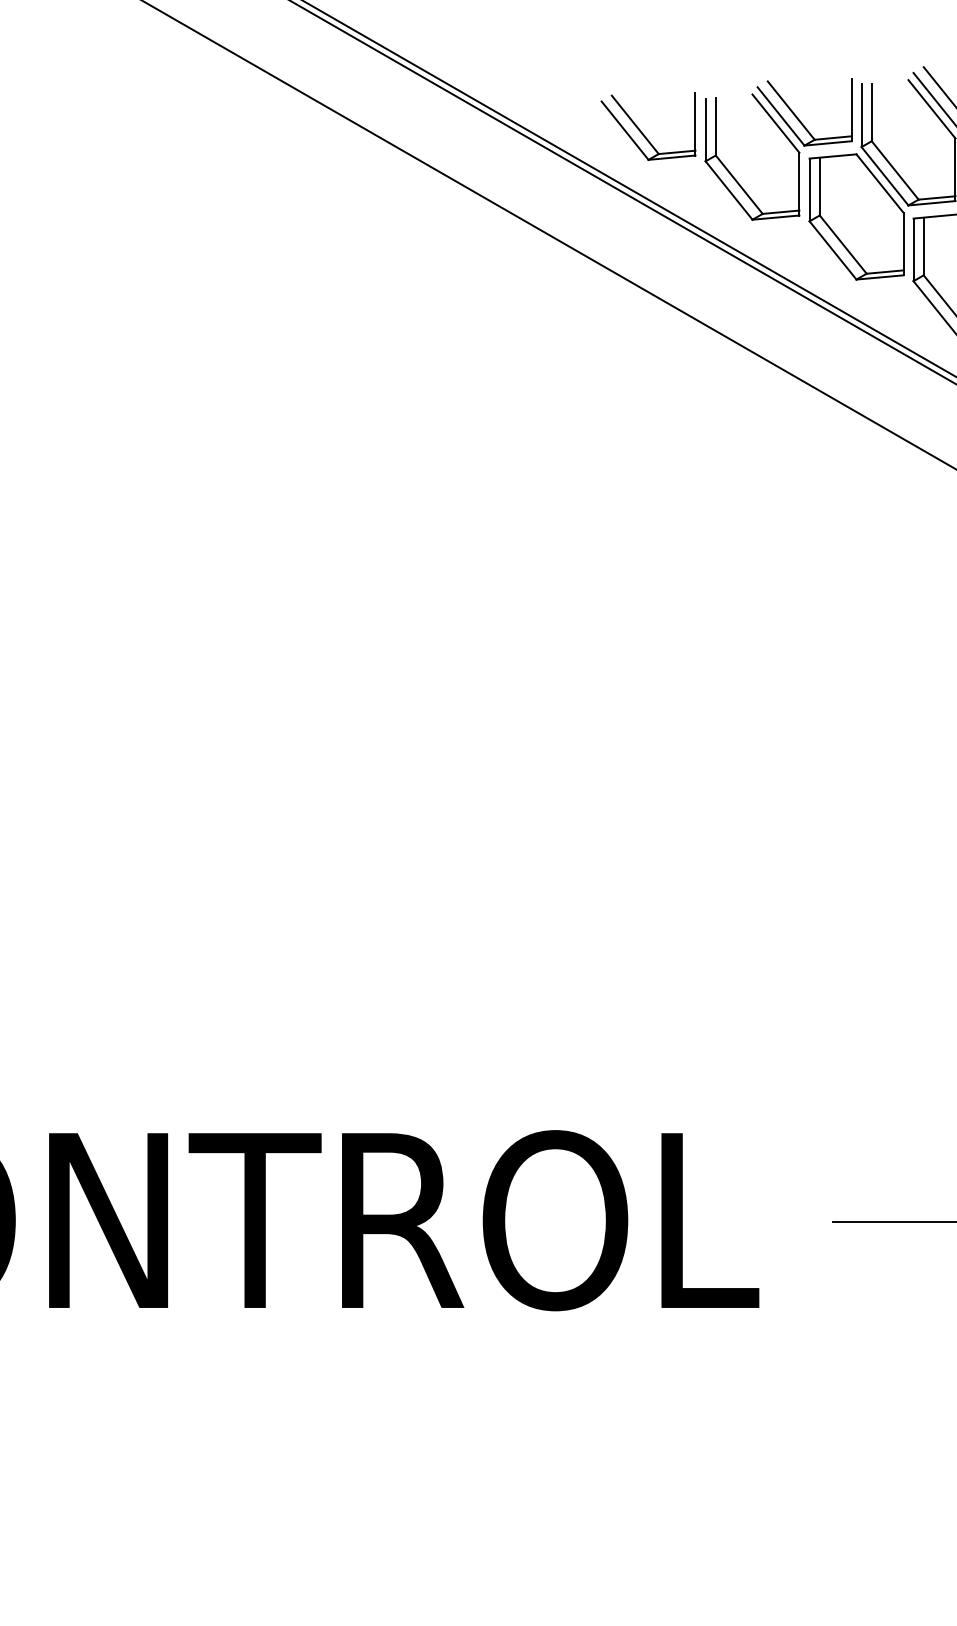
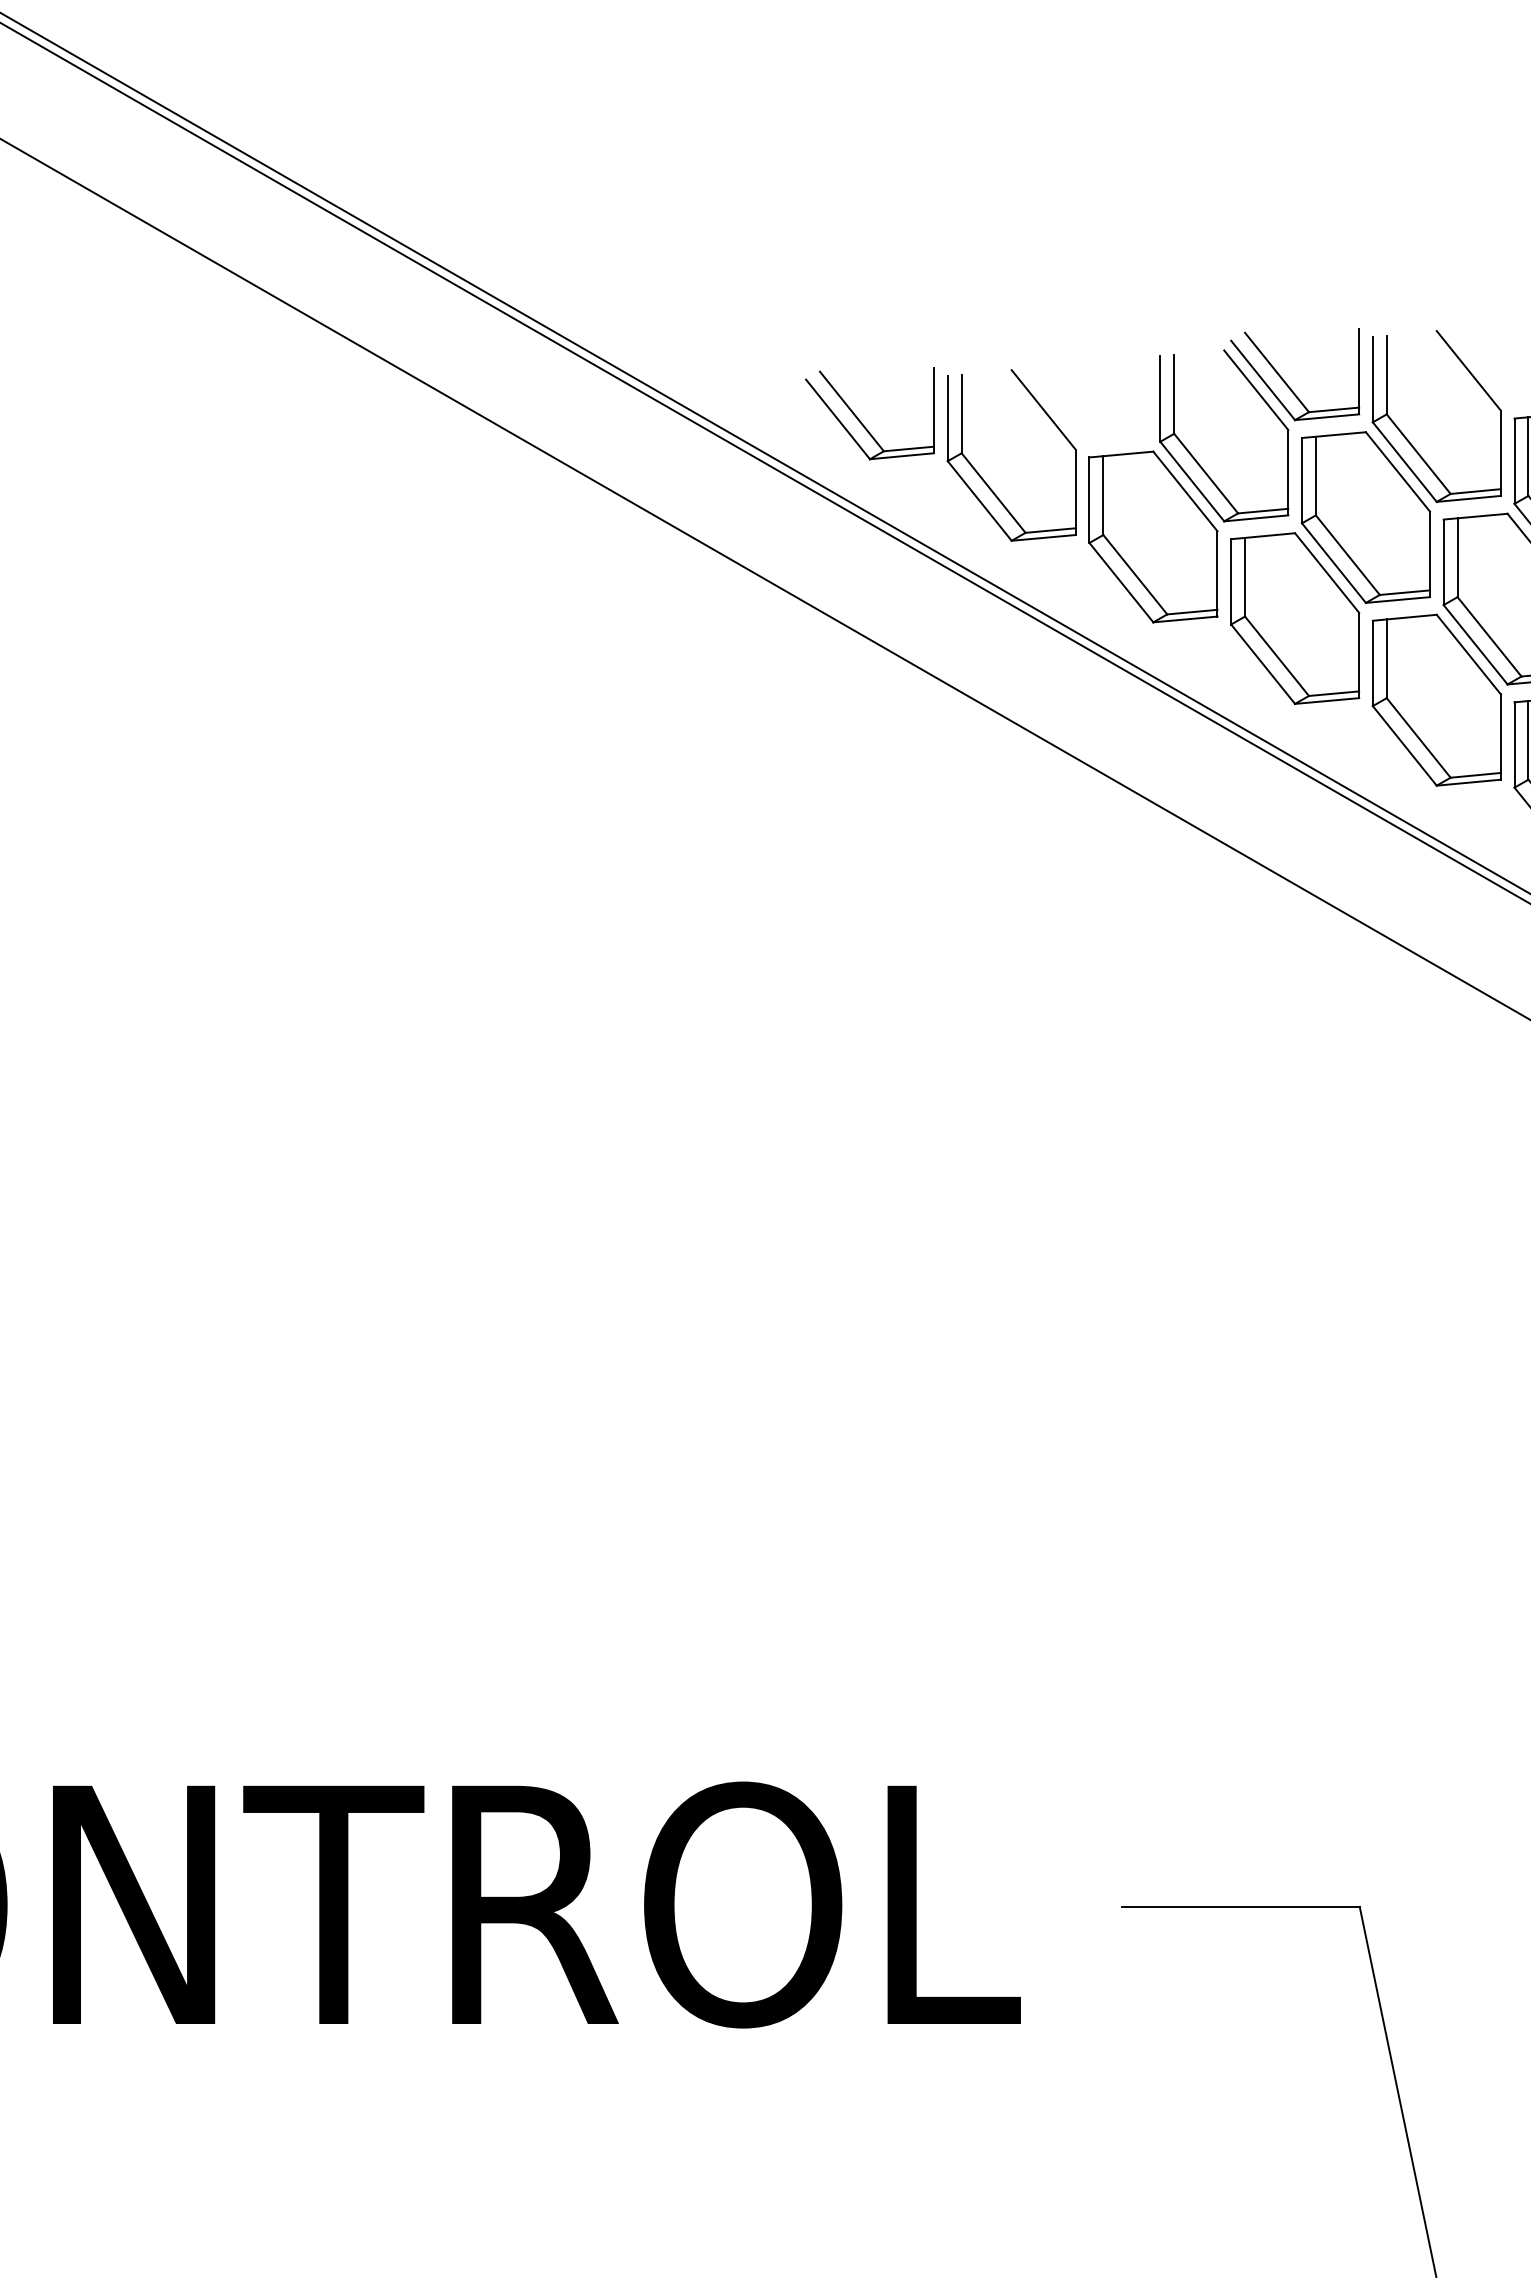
part: (797, 117) -> (1073, 401), removed

